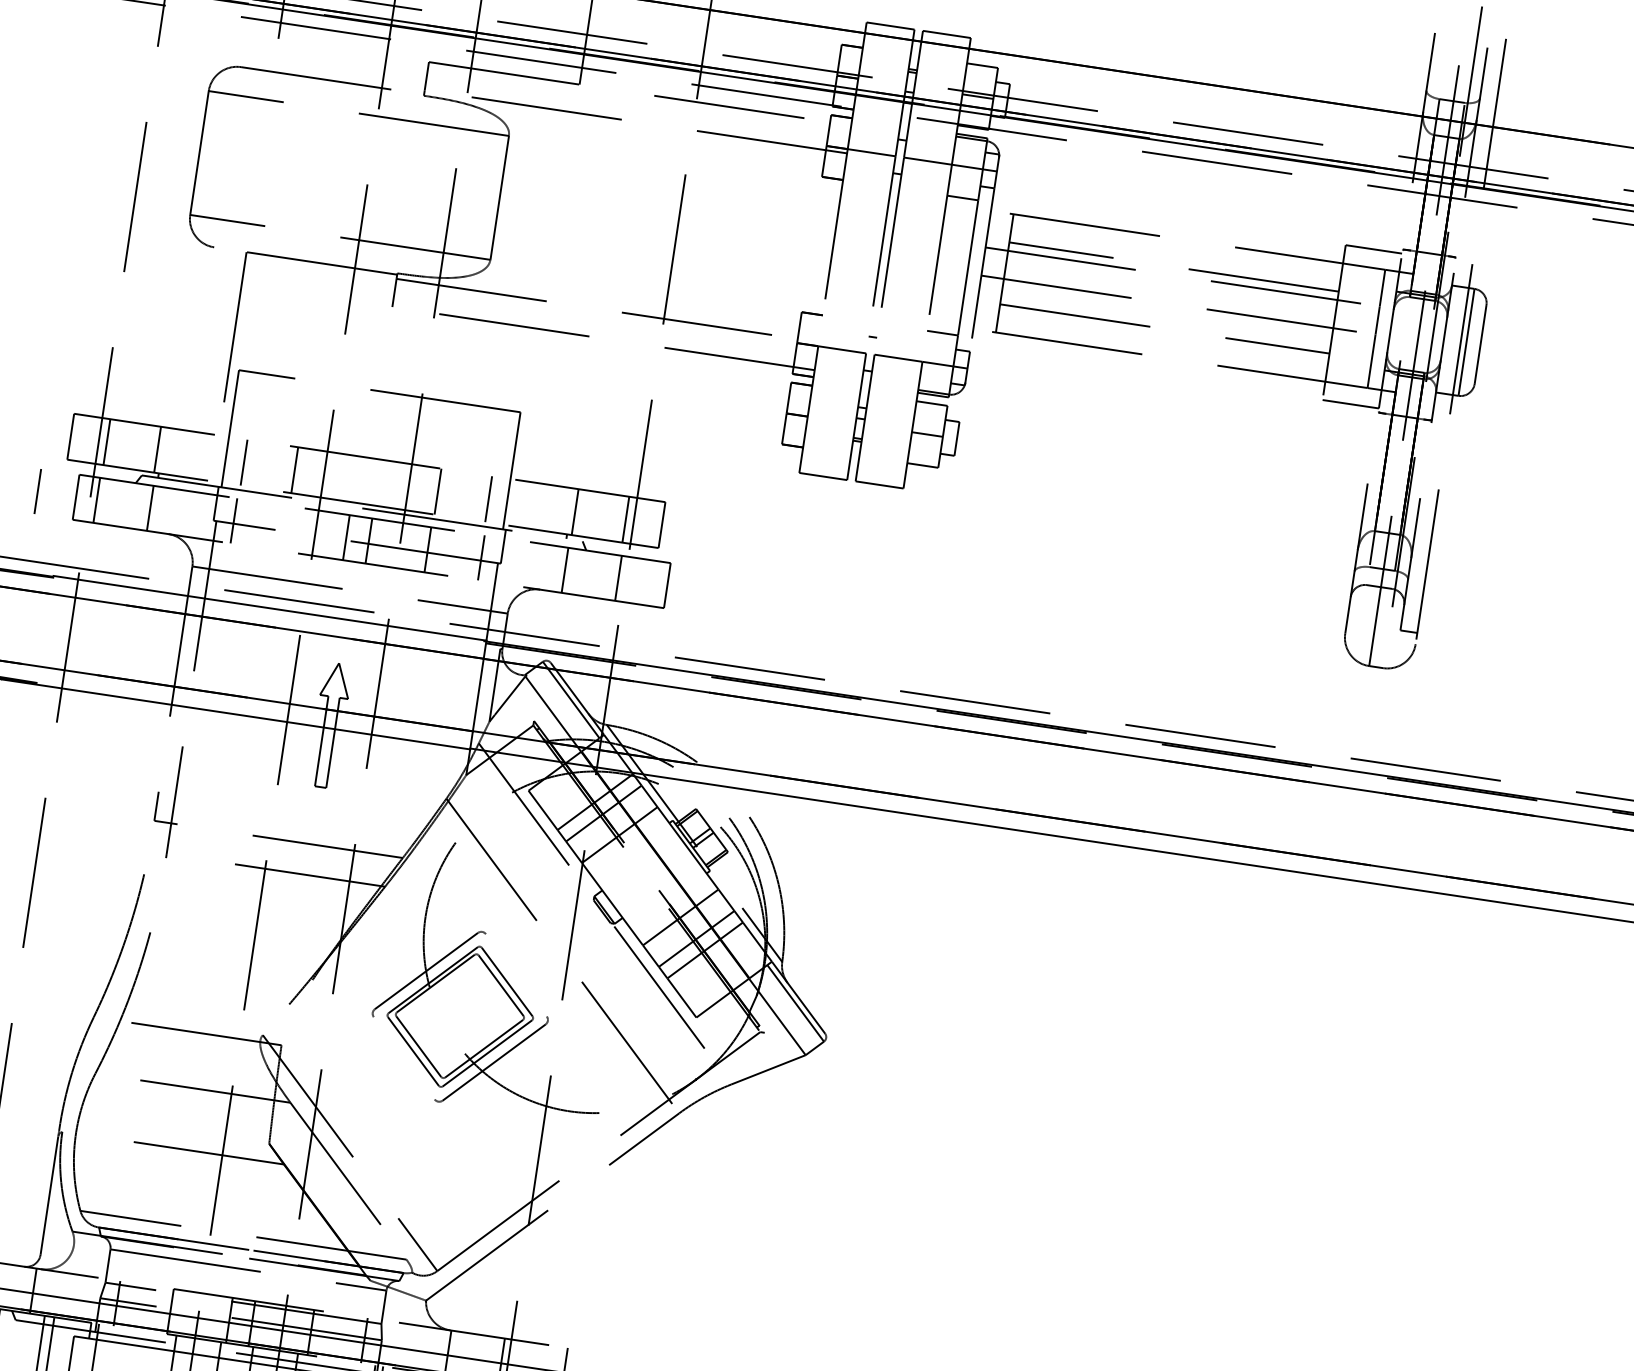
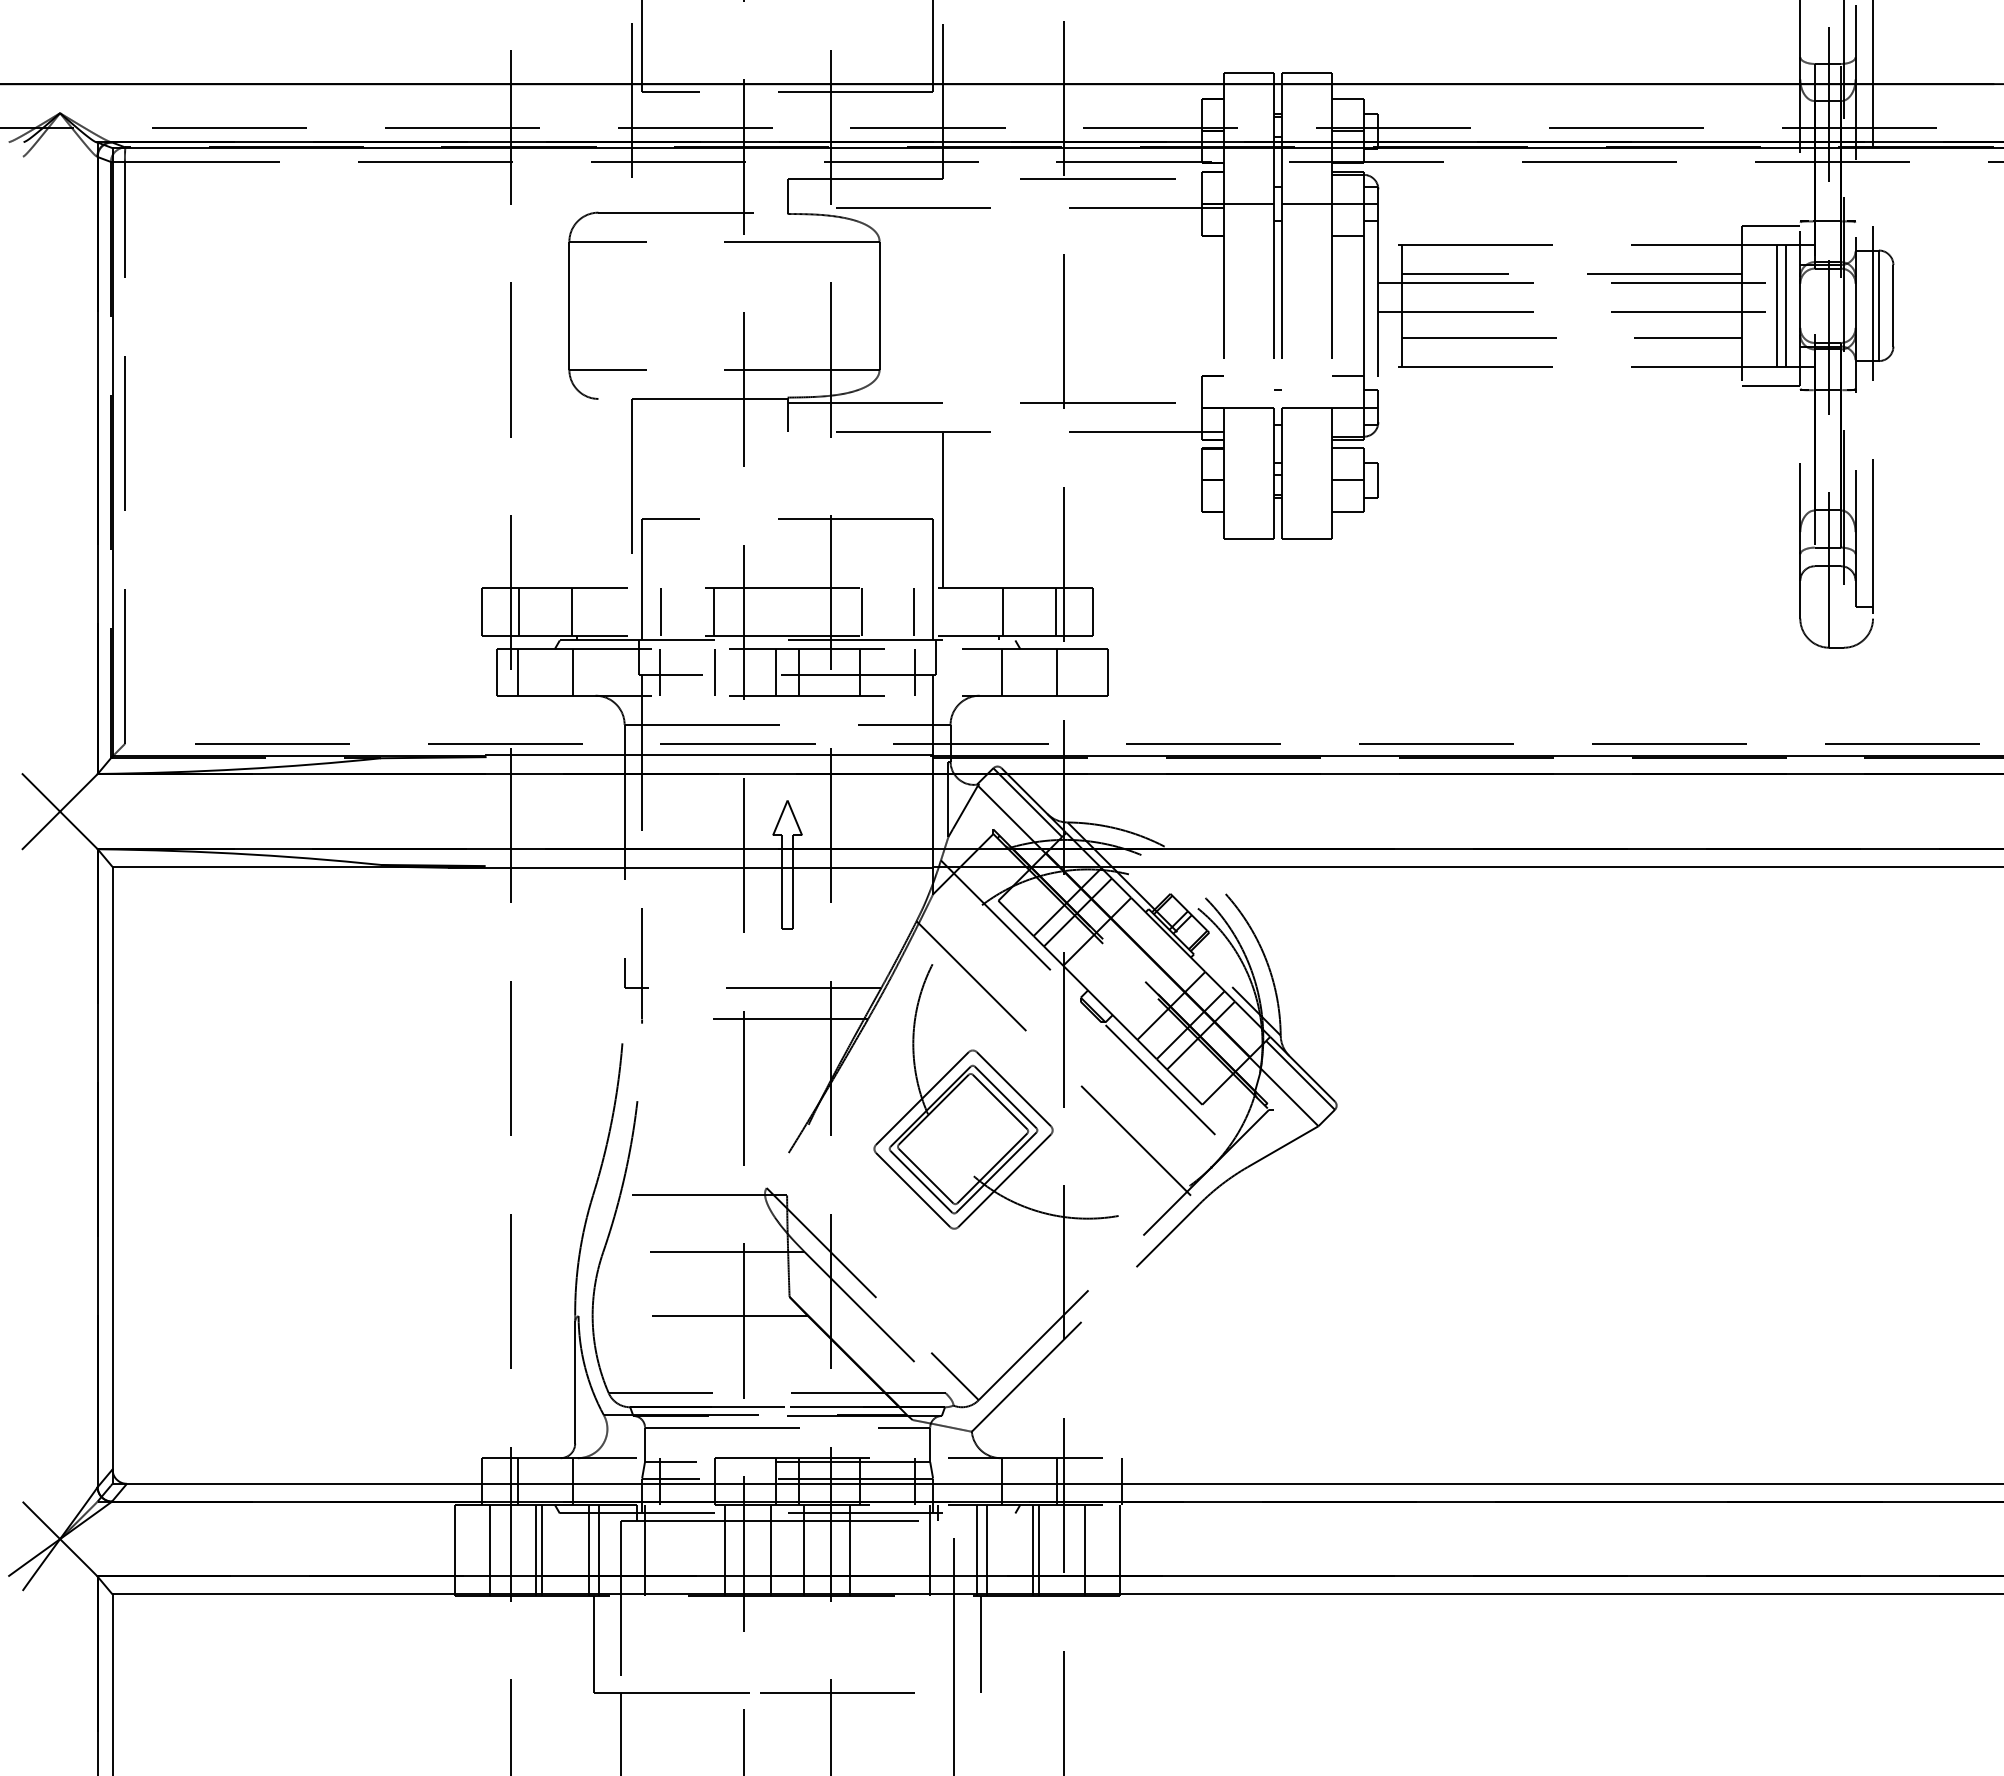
line: (1368, 327) -> (1777, 305), added
line: (531, 405) -> (943, 510), added
line: (37, 491) -> (714, 672), moved
line: (515, 975) -> (1013, 1089), added
line: (404, 1058) -> (913, 1190), added

